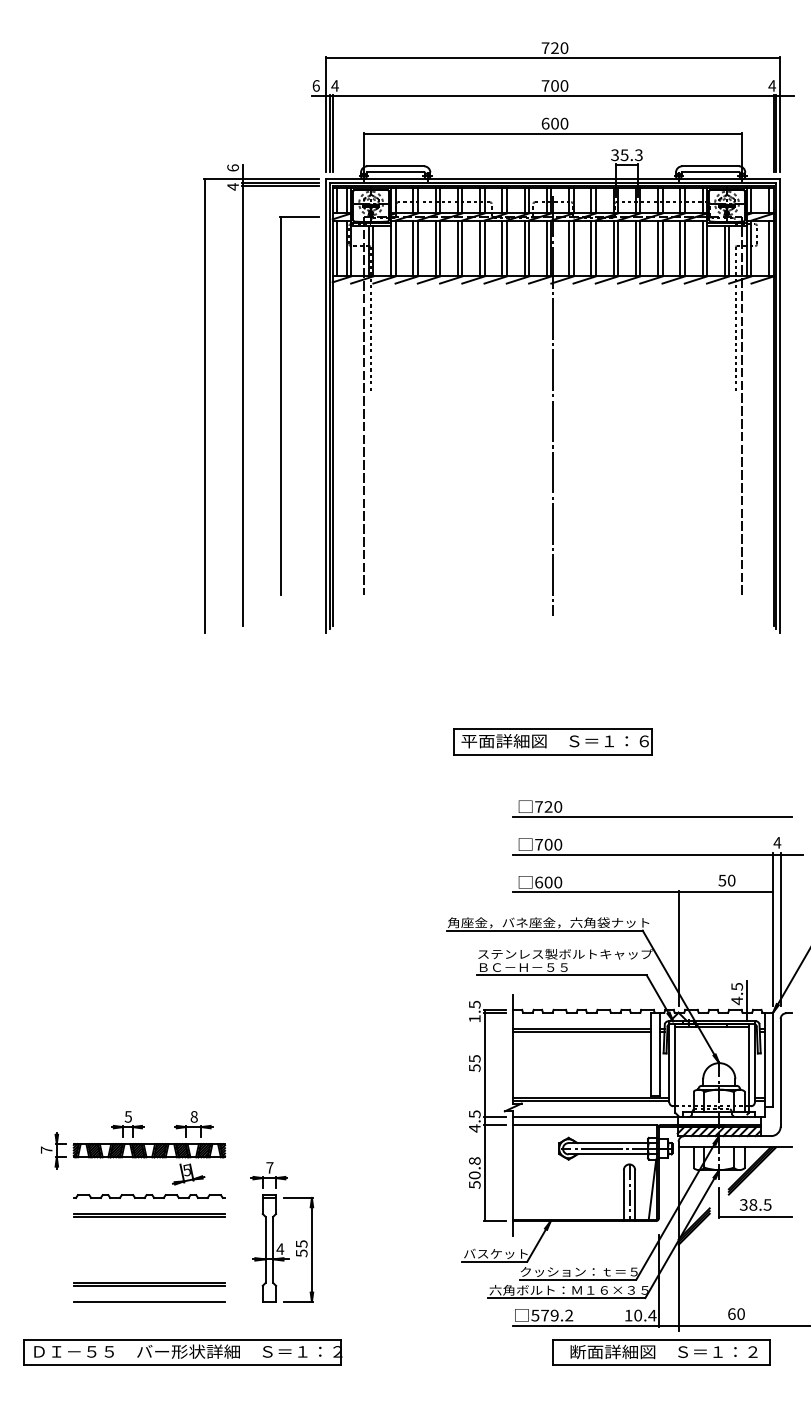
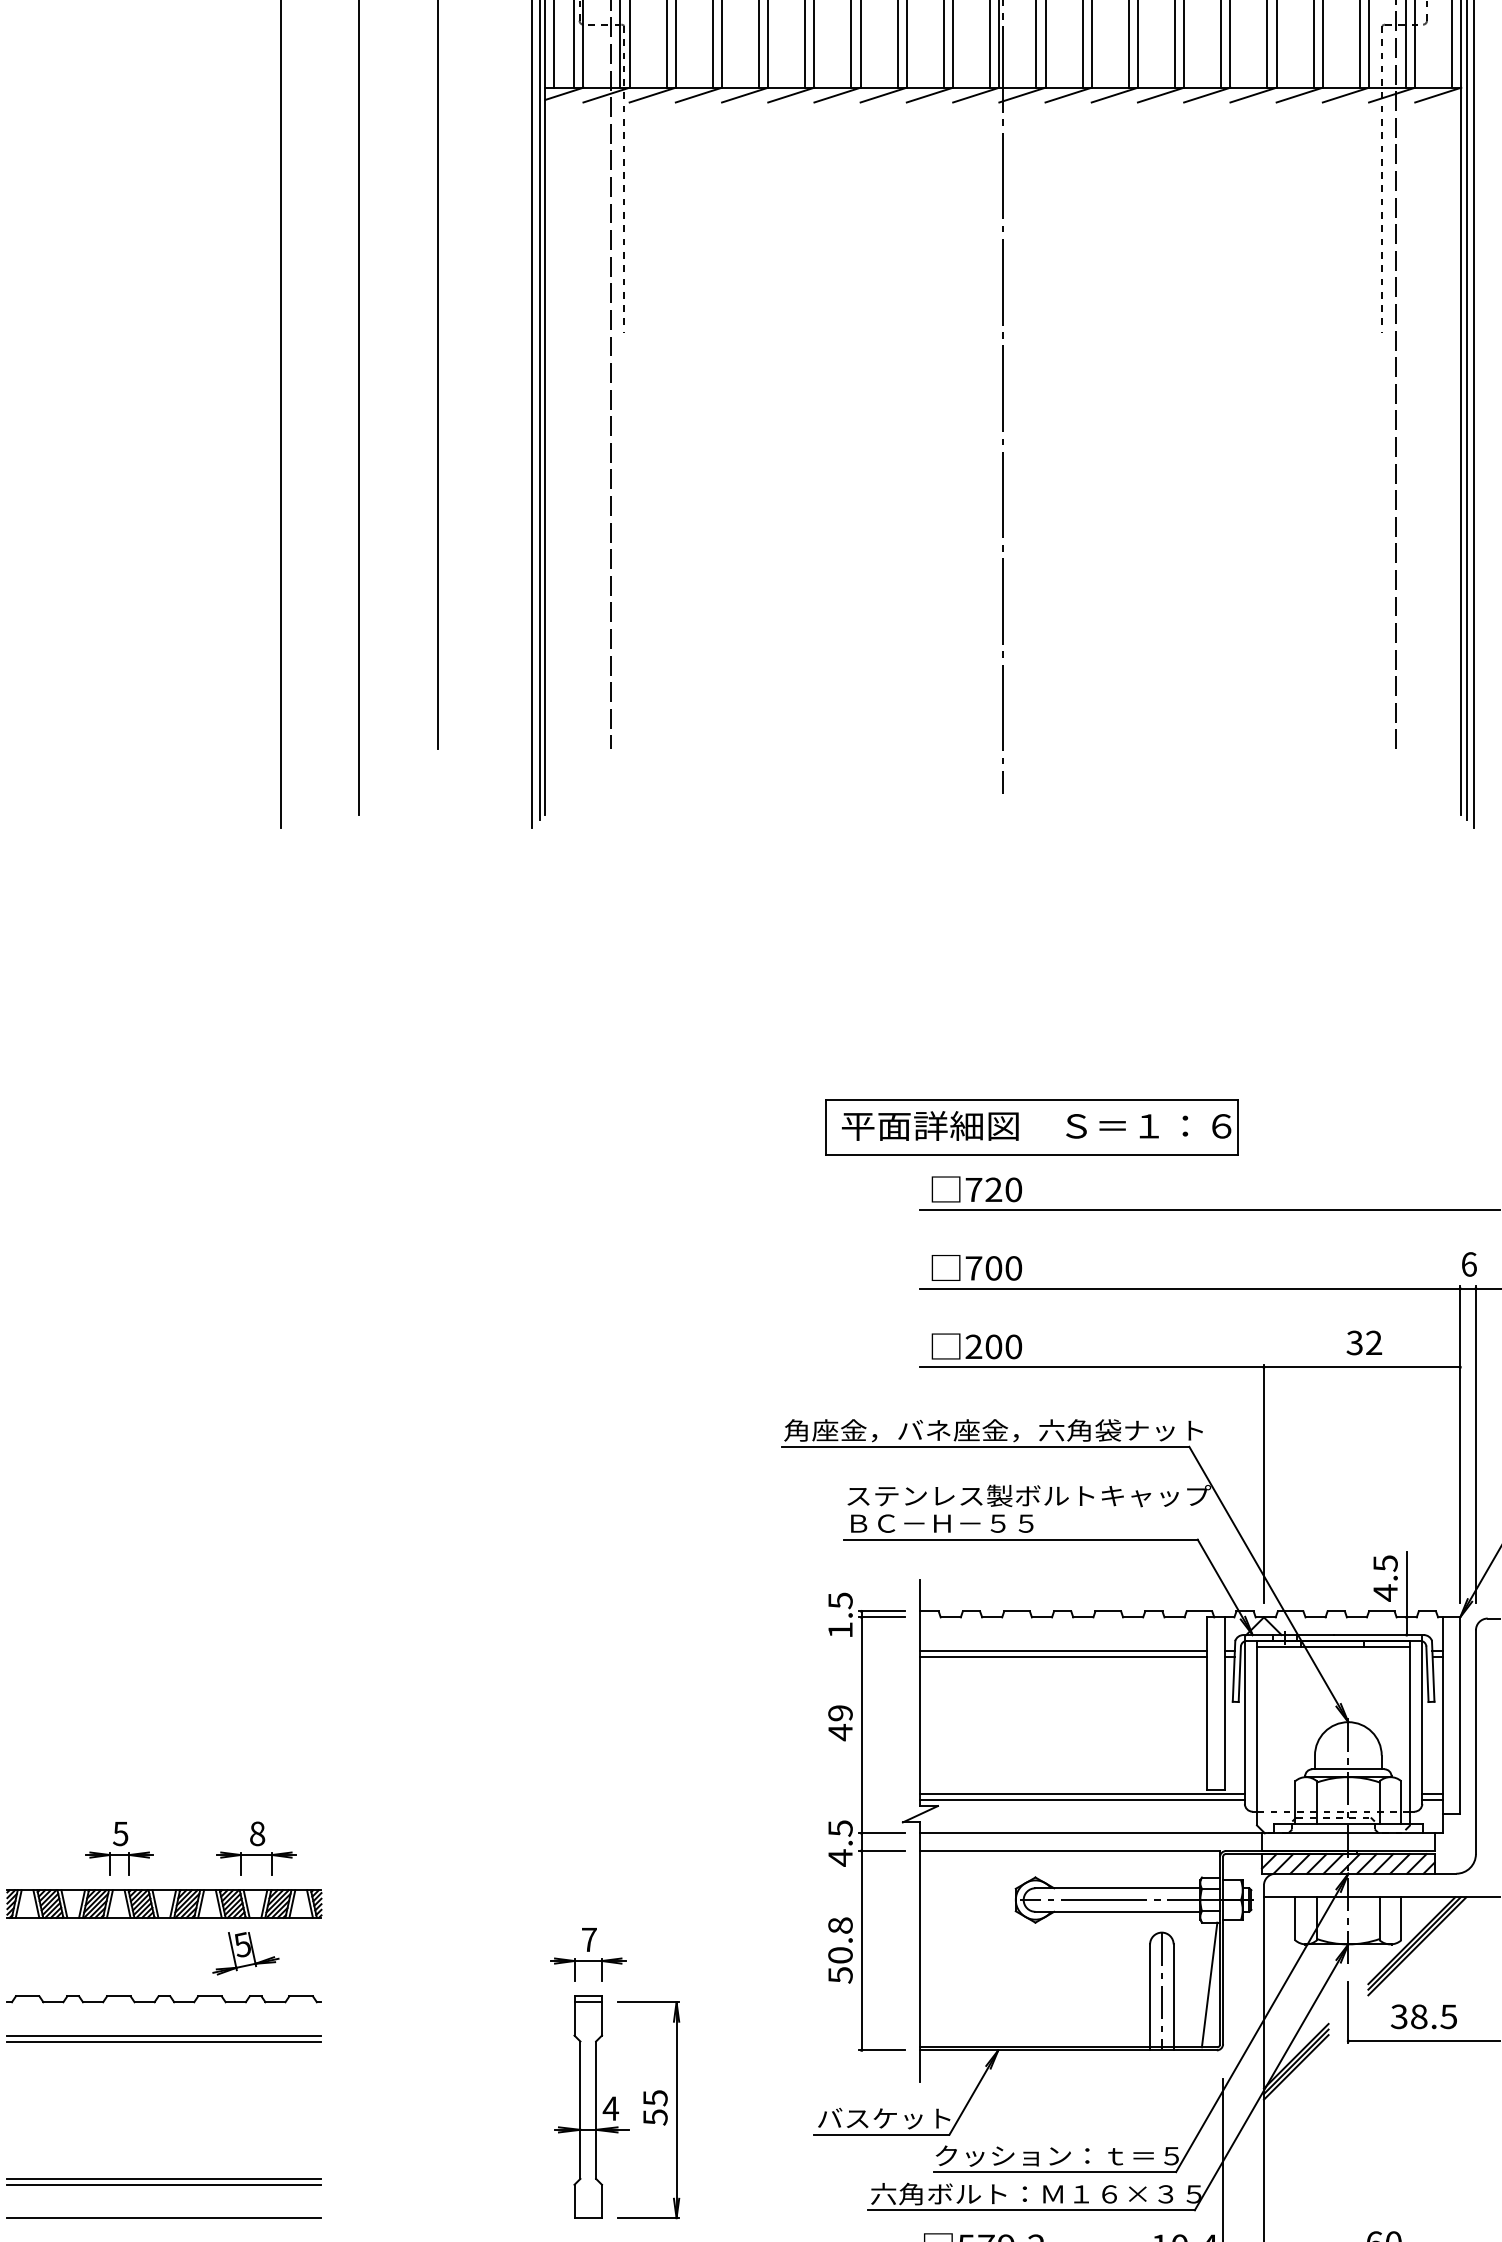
part: (552, 741) -> (1030, 1126), moved
text: (777, 842) -> (1469, 1263), 4 -> 6
text: (727, 880) -> (1365, 1342), 50 -> 32
text: (539, 882) -> (974, 1346), 600 -> 200
text: (474, 1063) -> (839, 1722), 55 -> 49
part: (273, 1232) -> (596, 2074), moved

